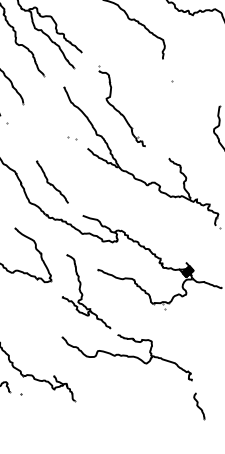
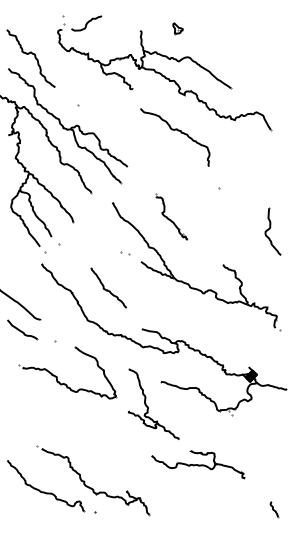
part: (121, 105) -> (171, 216), size x0.6
part: (52, 181) -> (108, 287), moved
part: (127, 355) -> (198, 464), size x0.7
part: (199, 406) -> (274, 509), size x0.6

